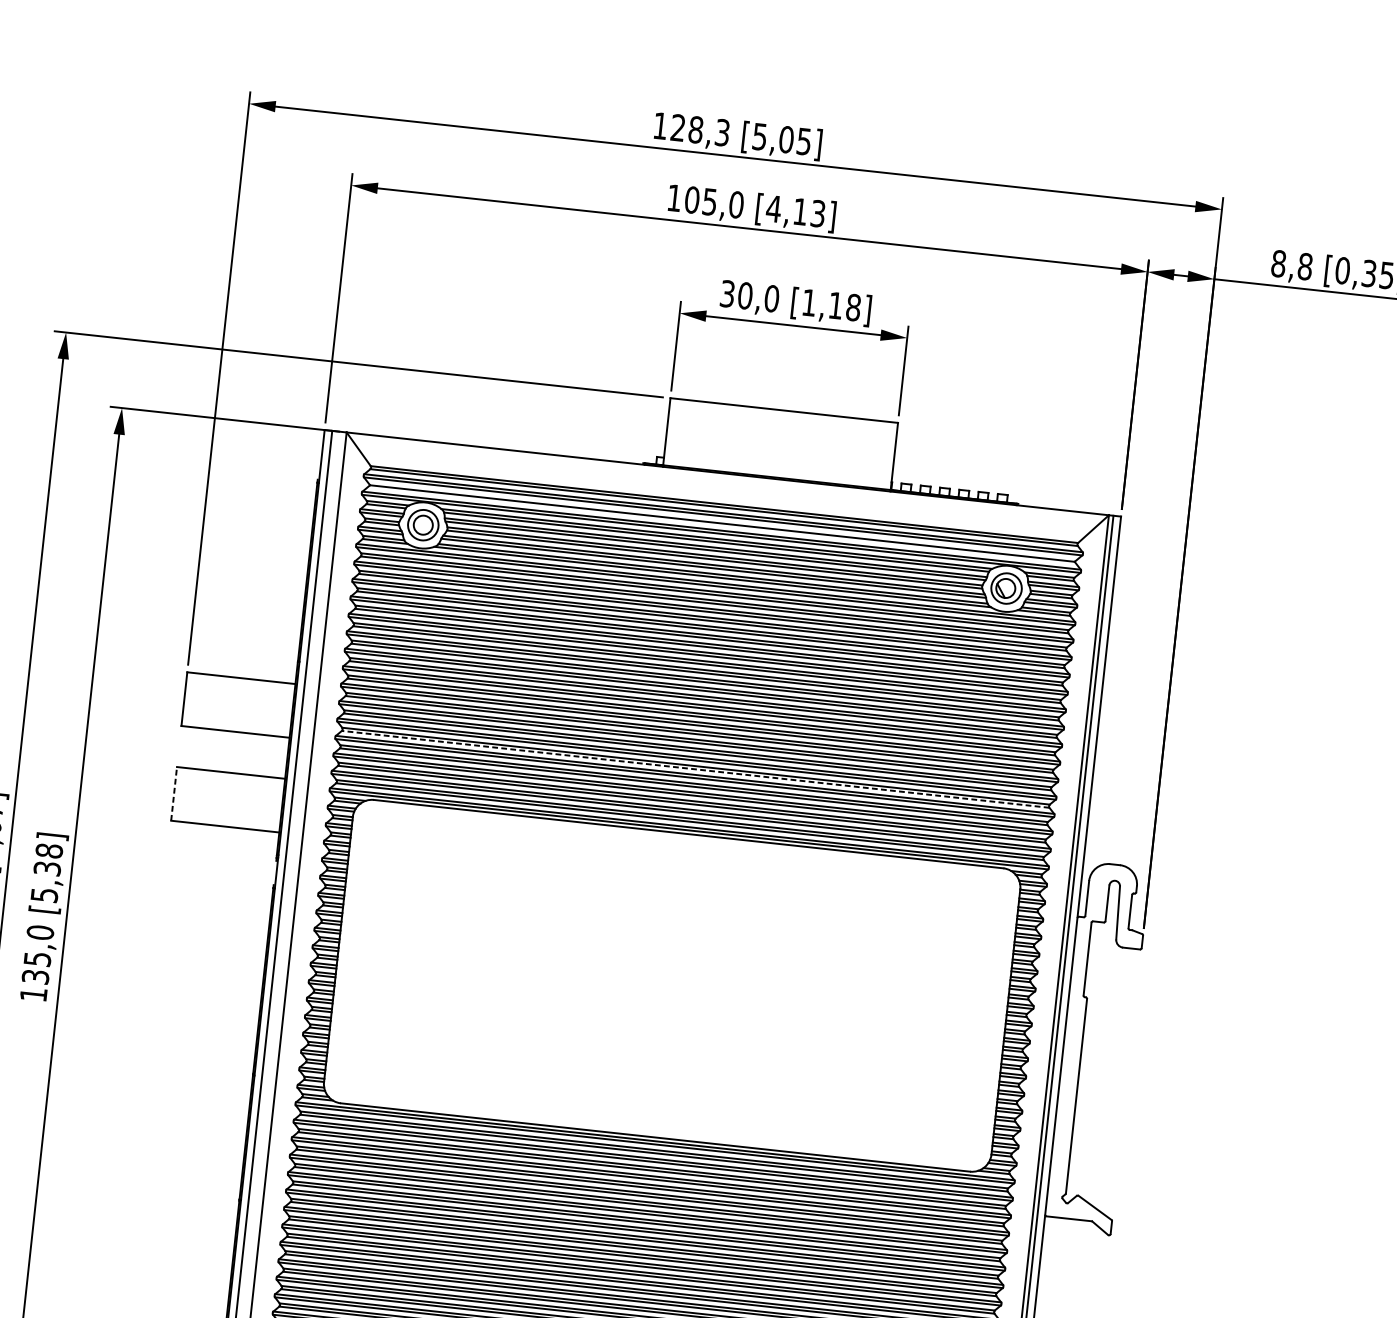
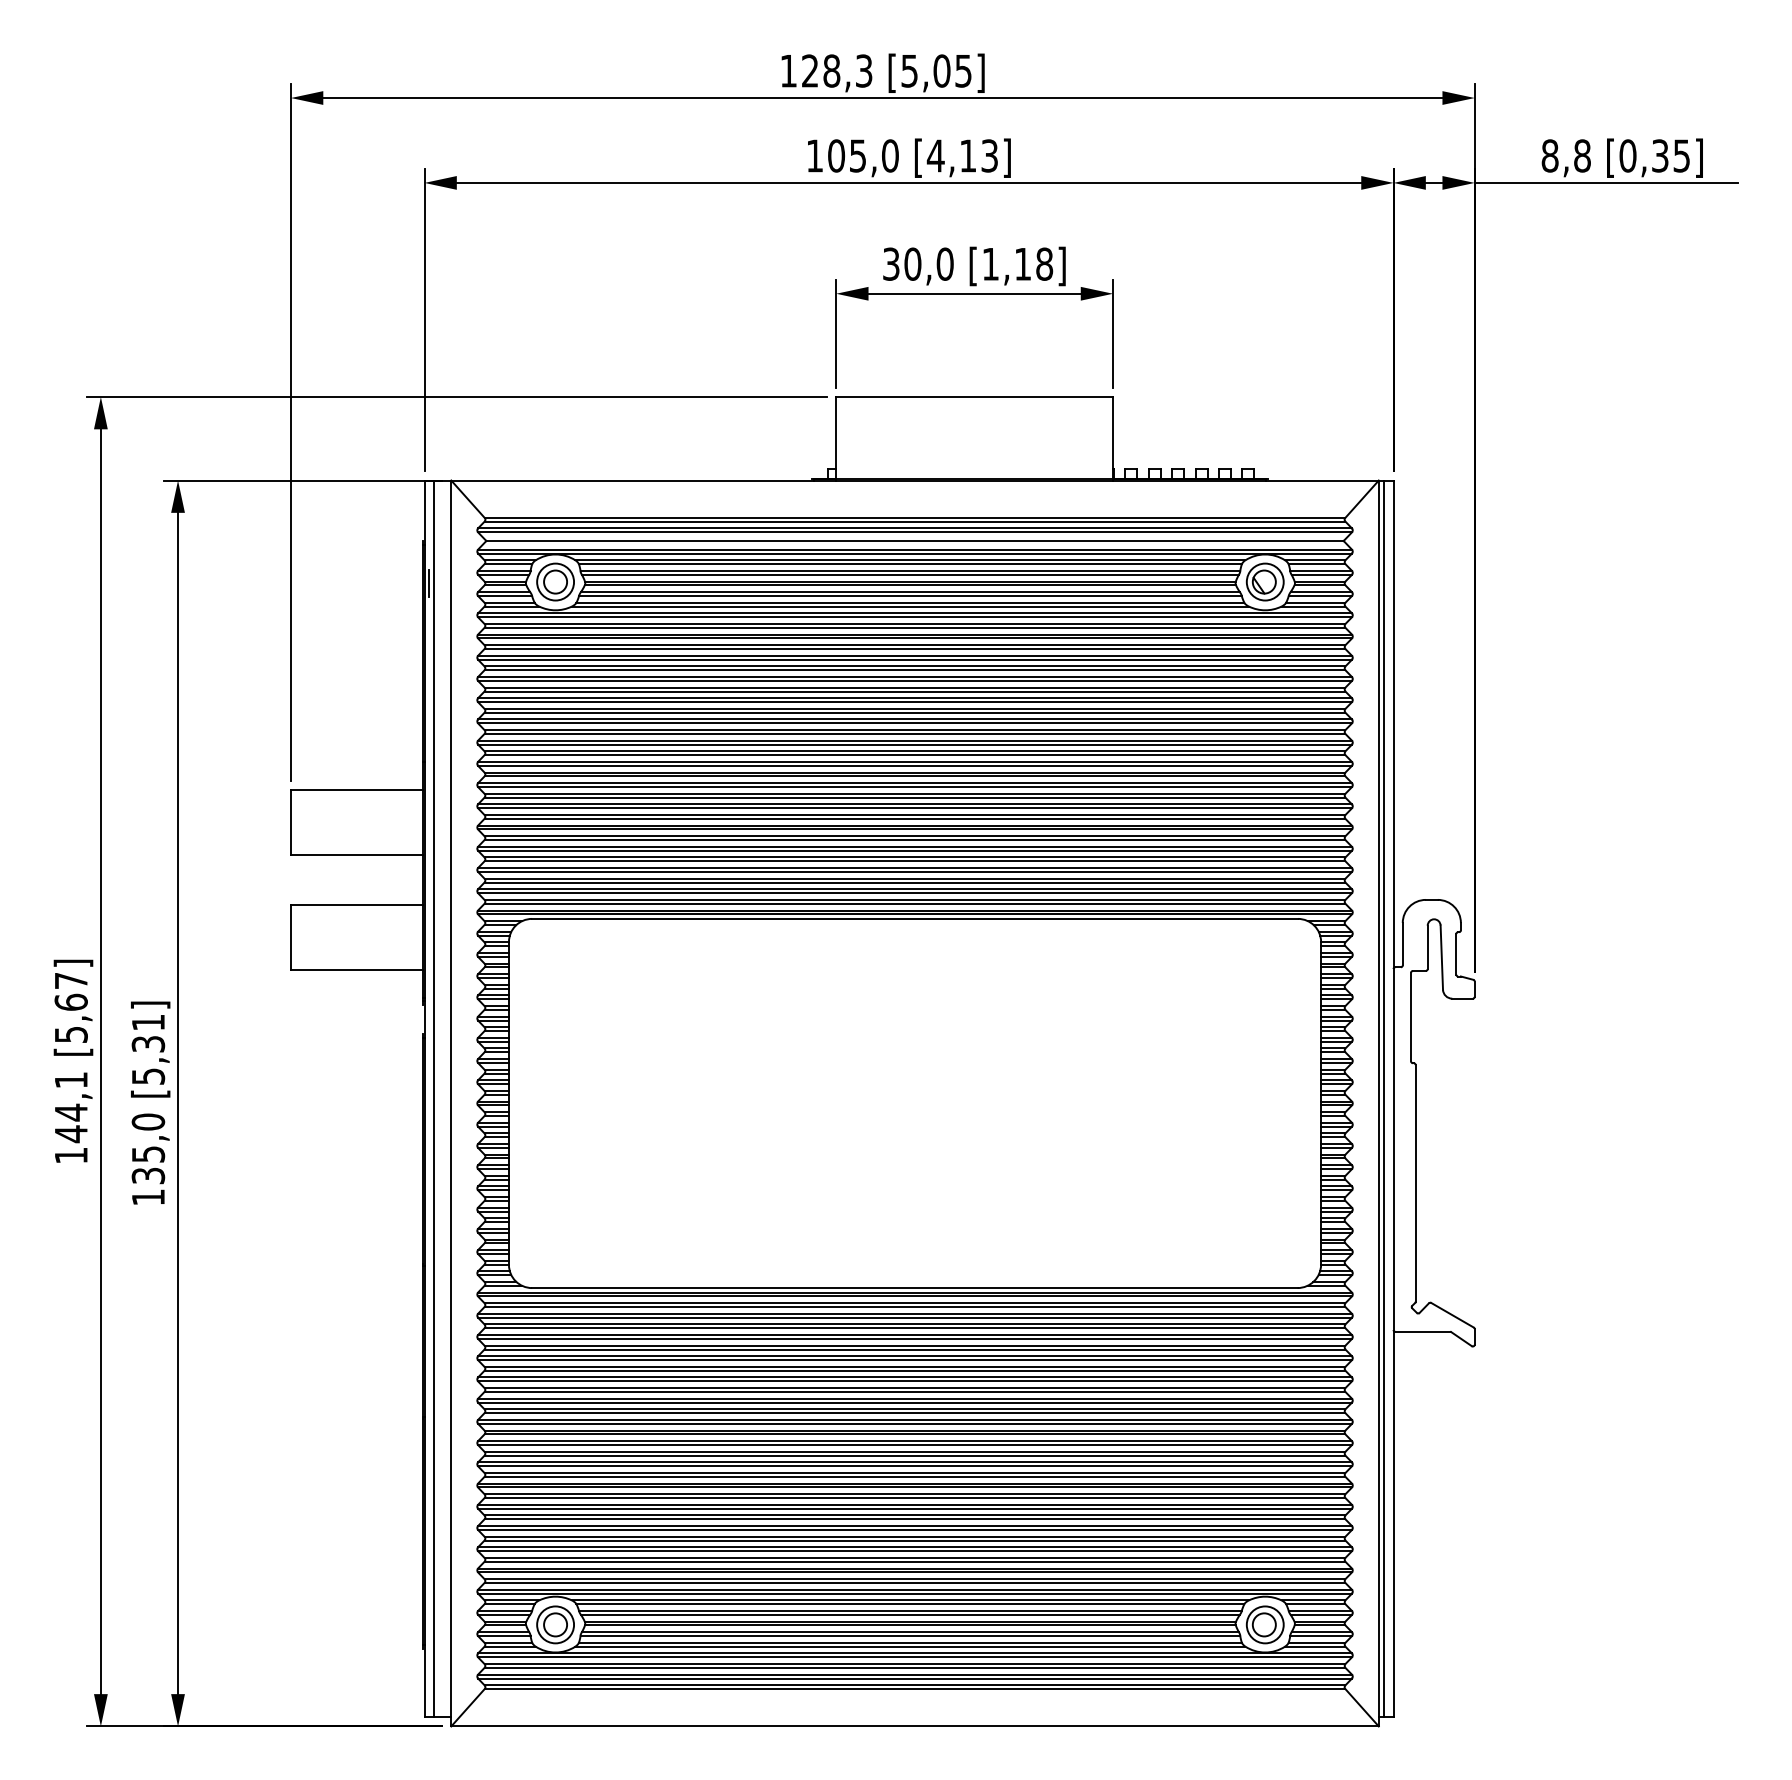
line: (319, 515) -> (429, 583), added
line: (695, 769) -> (914, 840), dashed -> solid
line: (174, 793) -> (291, 937), dashed -> solid
text: (49, 850) -> (148, 1022), [5,38] -> [5,31]

